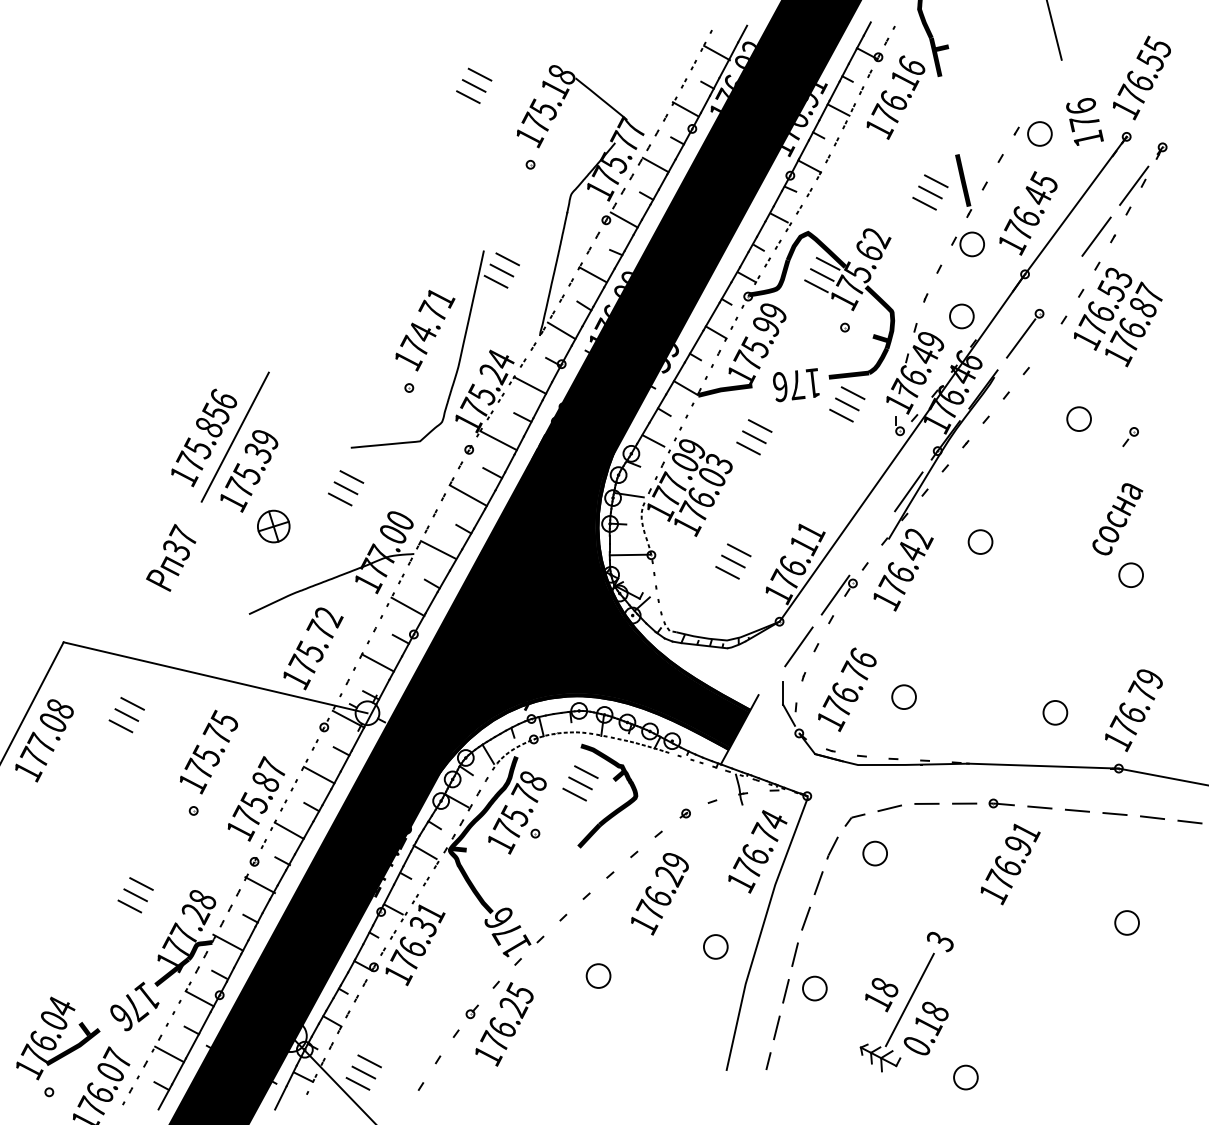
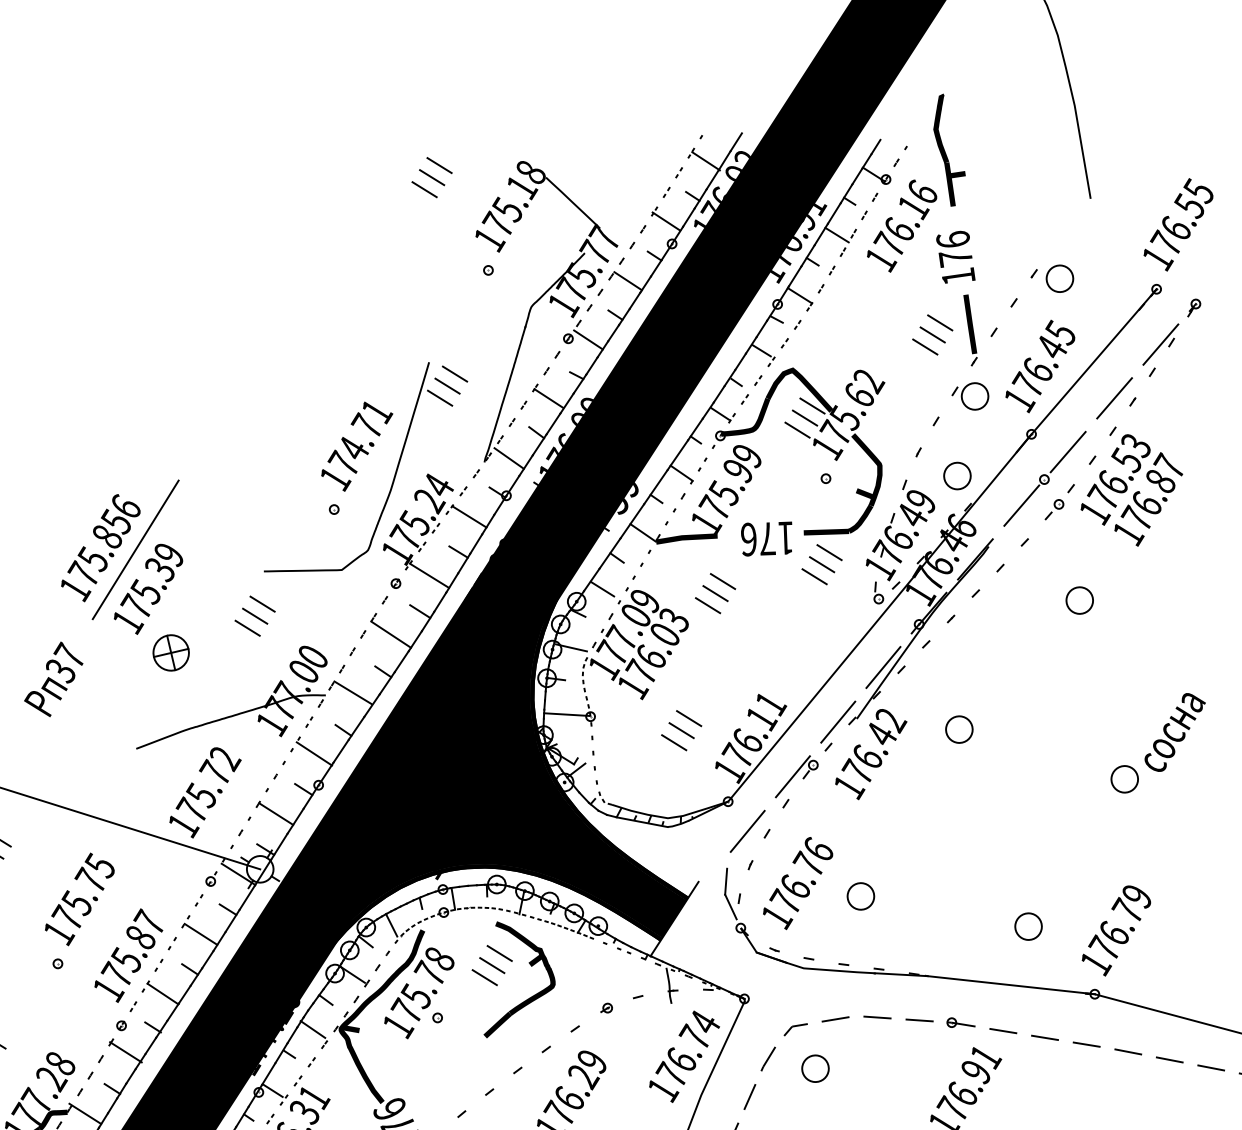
text: (1084, 121) -> (955, 256), moved
line: (1058, 287) -> (1067, 451), added
part: (1130, 437) -> (1054, 510), moved
text: (1117, 519) -> (1174, 732), moved
line: (871, 543) -> (837, 722), added

